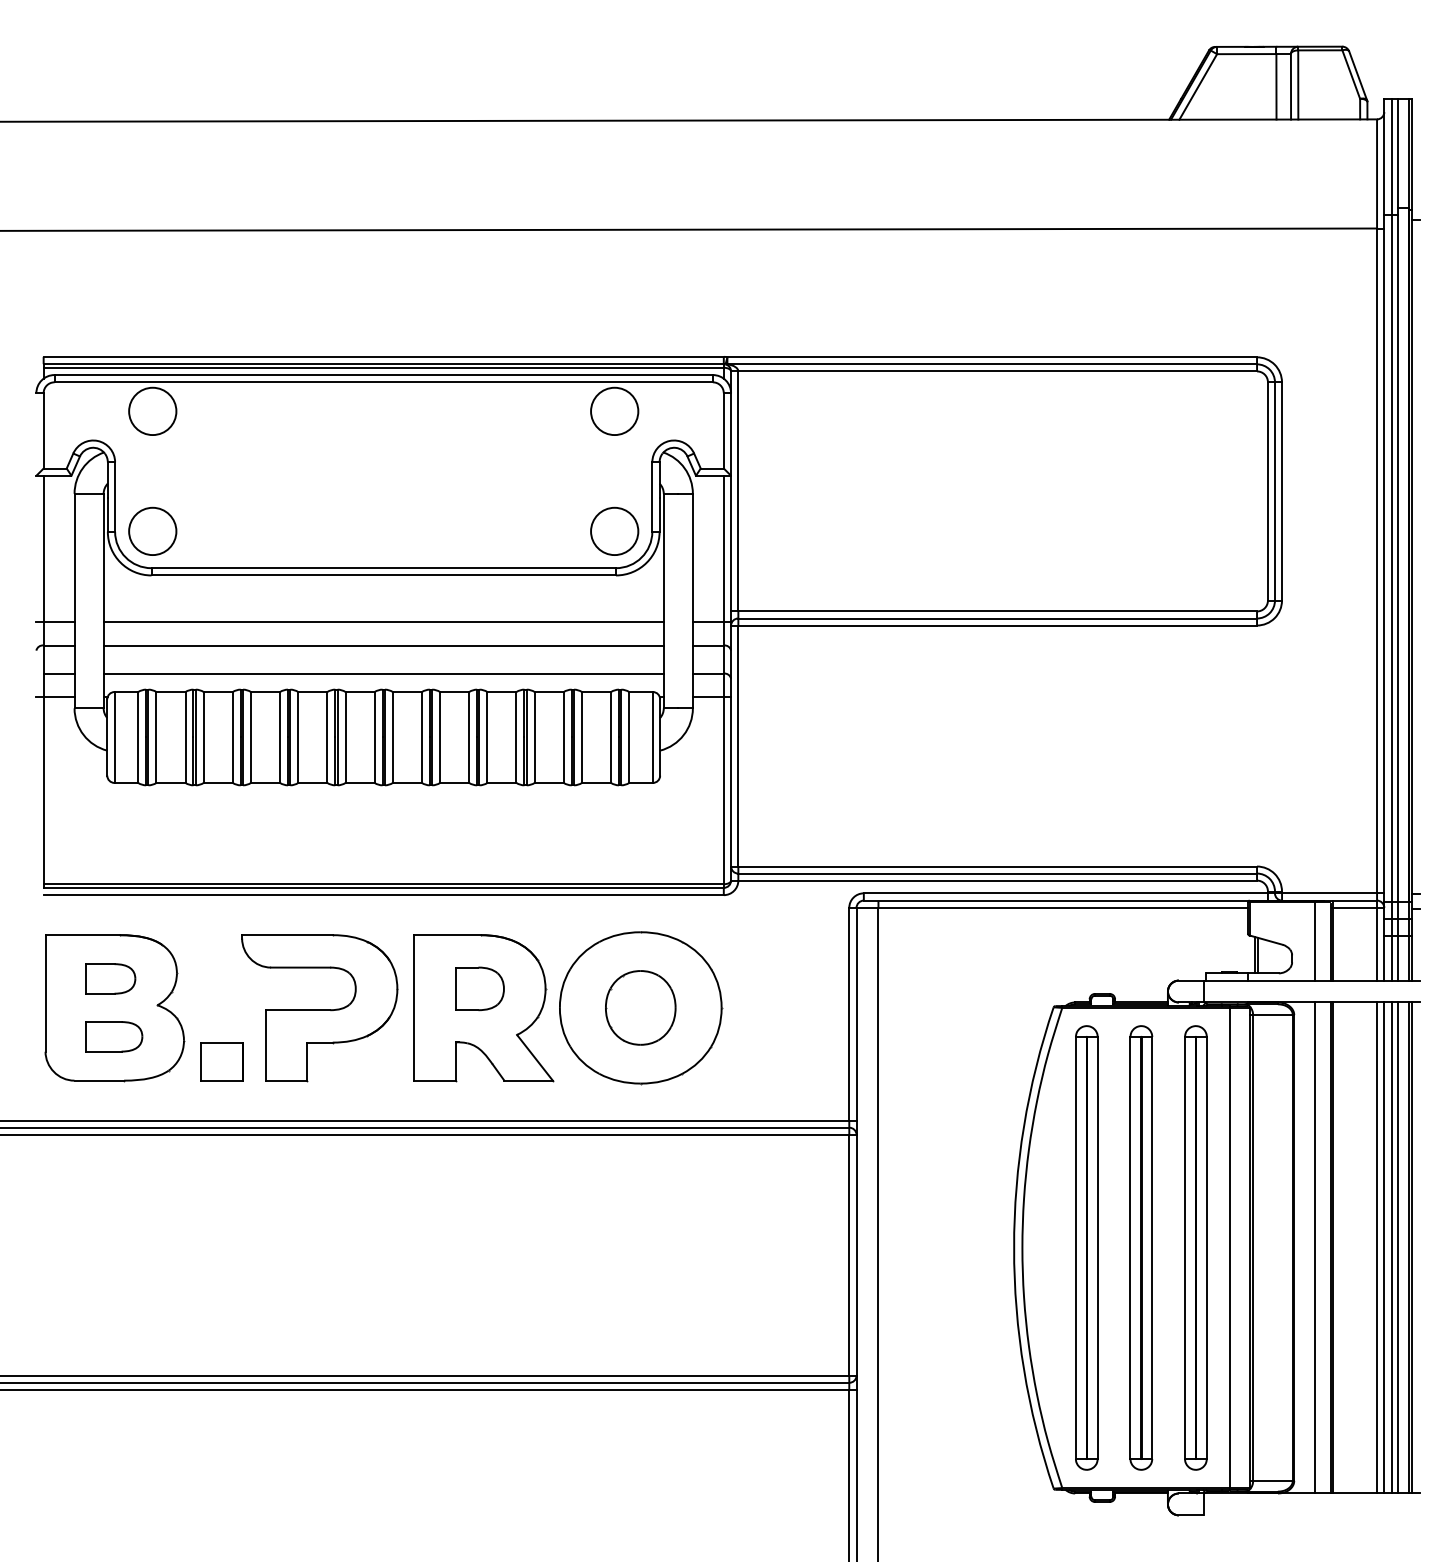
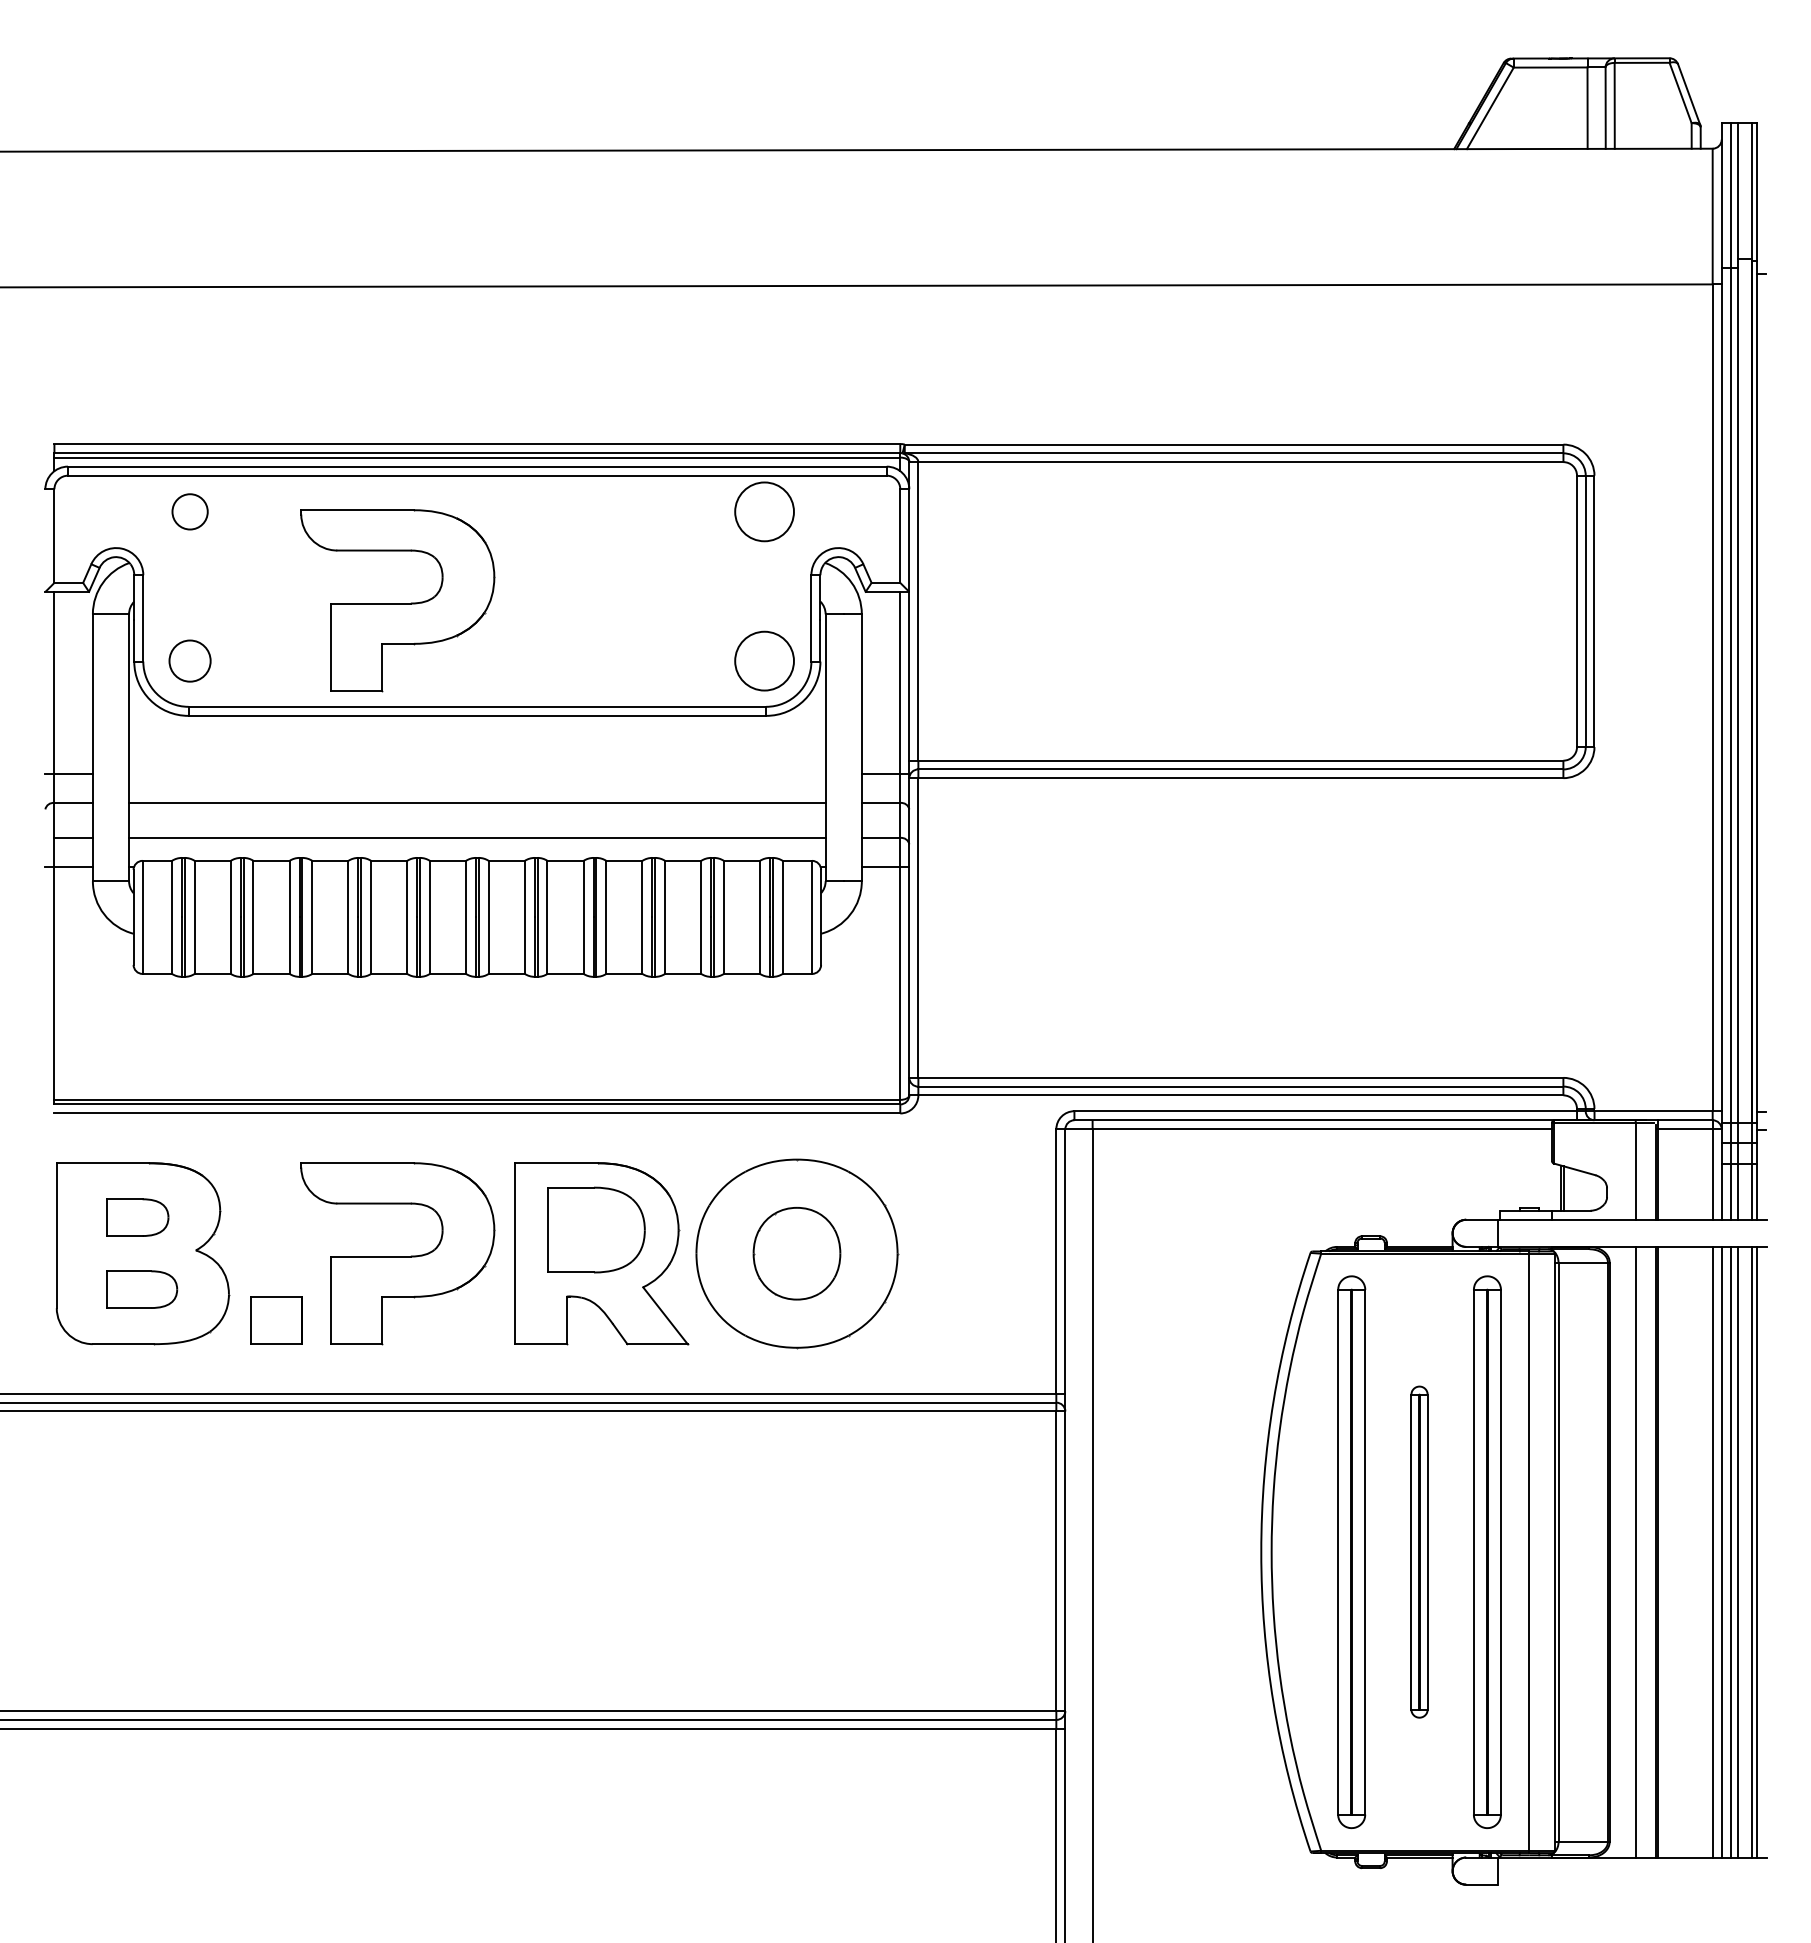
circle: (152, 411) -> (189, 511), size x0.6
part: (319, 482) -> (397, 600), added
circle: (152, 530) -> (189, 660), size x0.7
line: (383, 622) -> (477, 774), removed
part: (479, 988) -> (596, 1229), size x1.6
part: (1141, 1247) -> (1419, 1551), size x0.6

